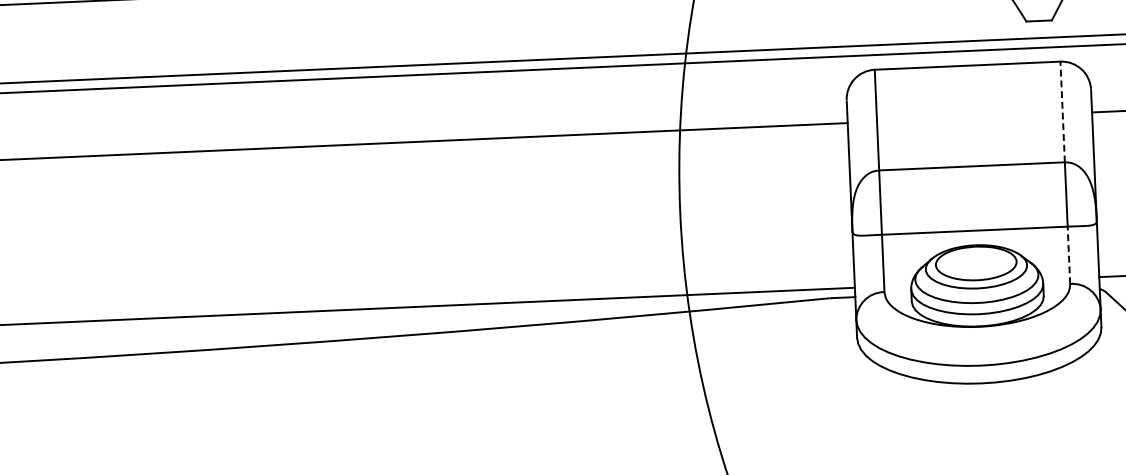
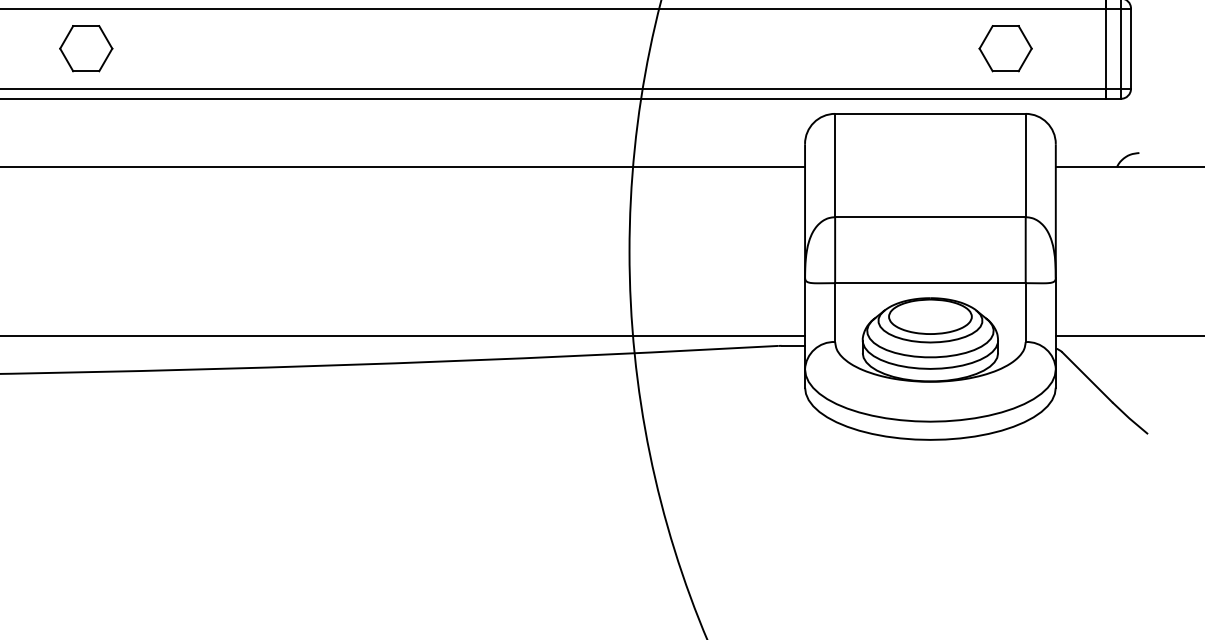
part: (142, 37) -> (86, 48), added
line: (1062, 111) -> (1025, 165), dashed -> solid
line: (1068, 255) -> (1025, 312), dashed -> solid

